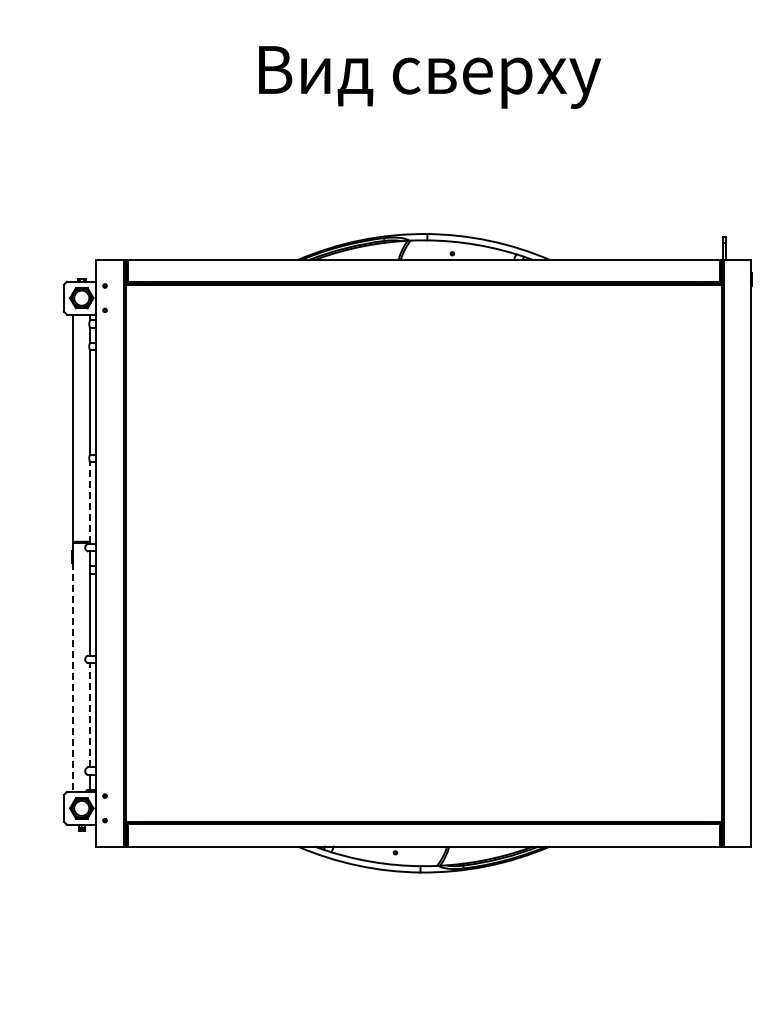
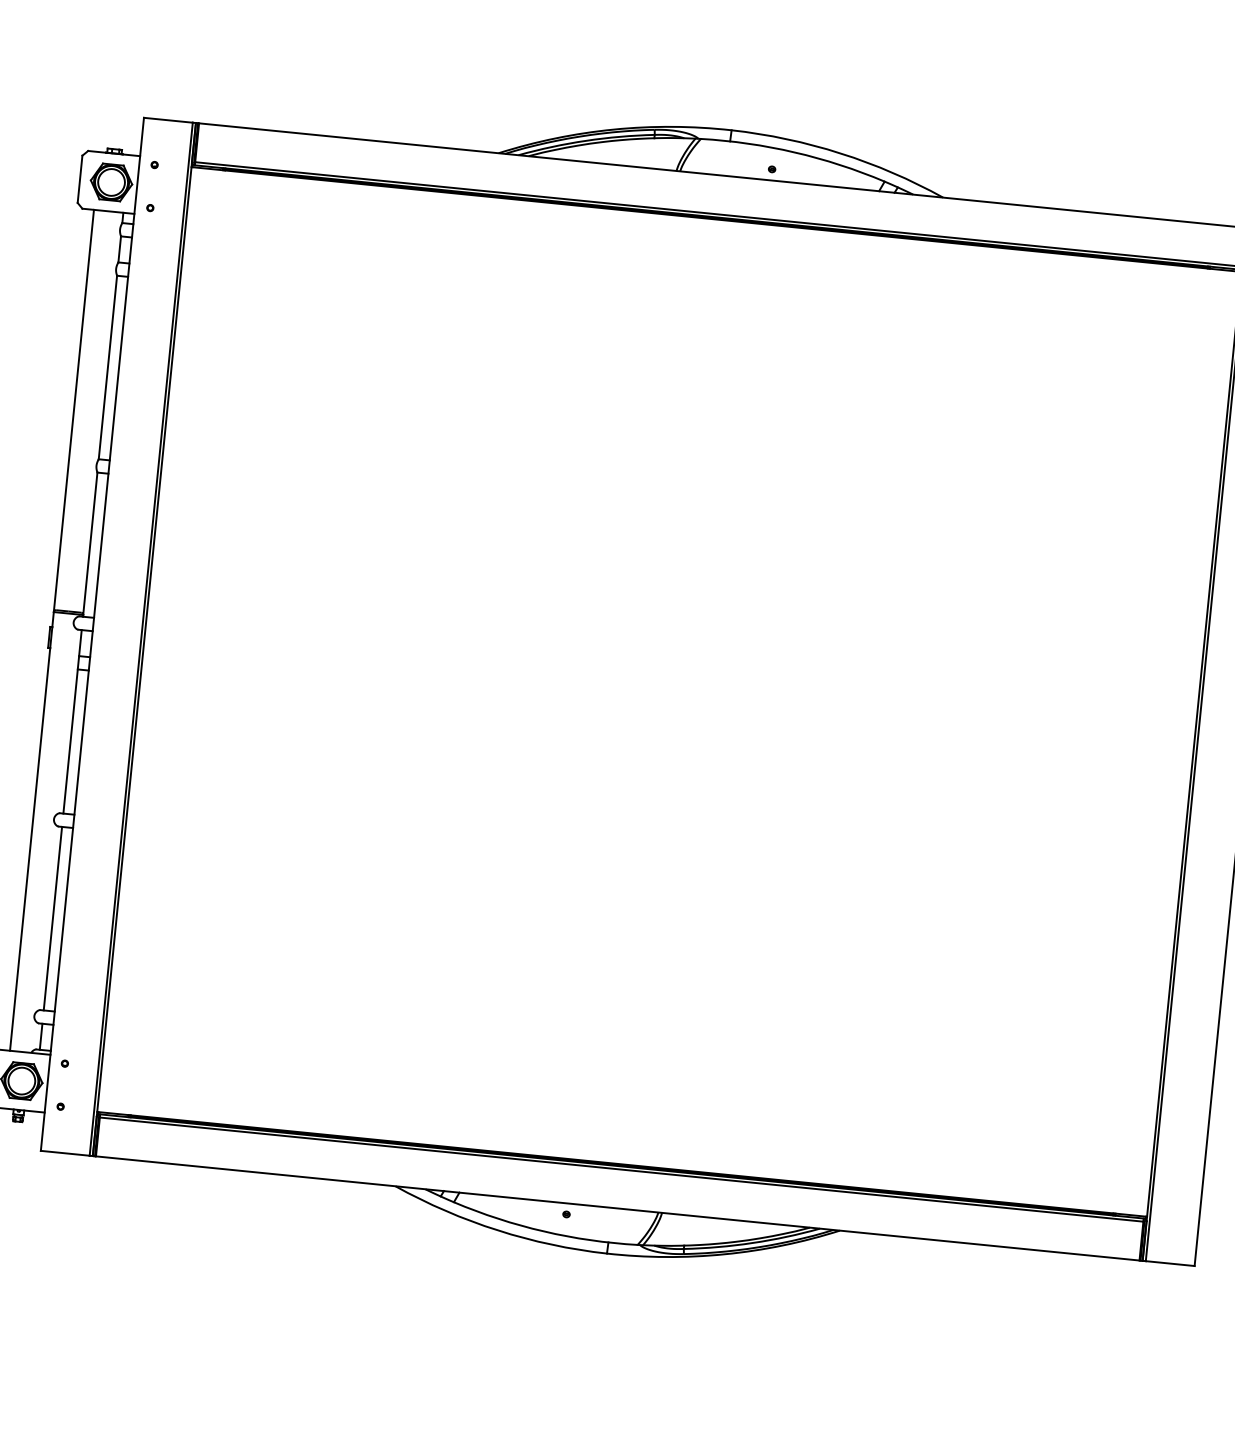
line: (90, 501) -> (91, 542), dashed -> solid
line: (73, 678) -> (30, 850), dashed -> solid
line: (90, 714) -> (53, 917), dashed -> solid

